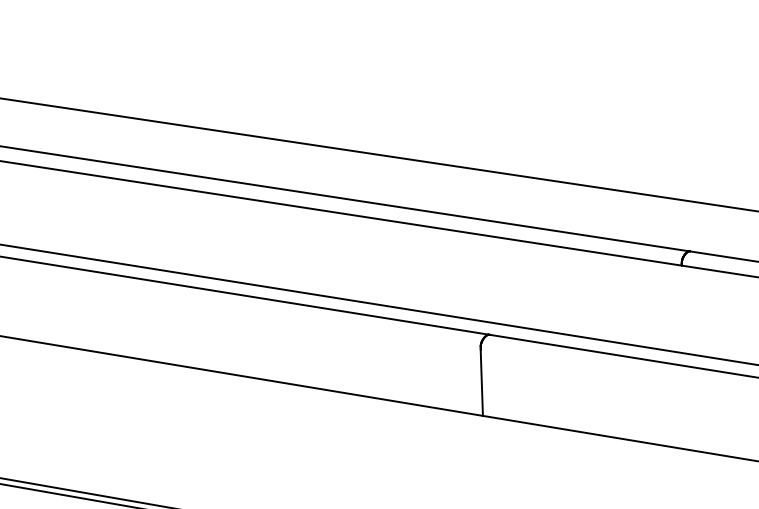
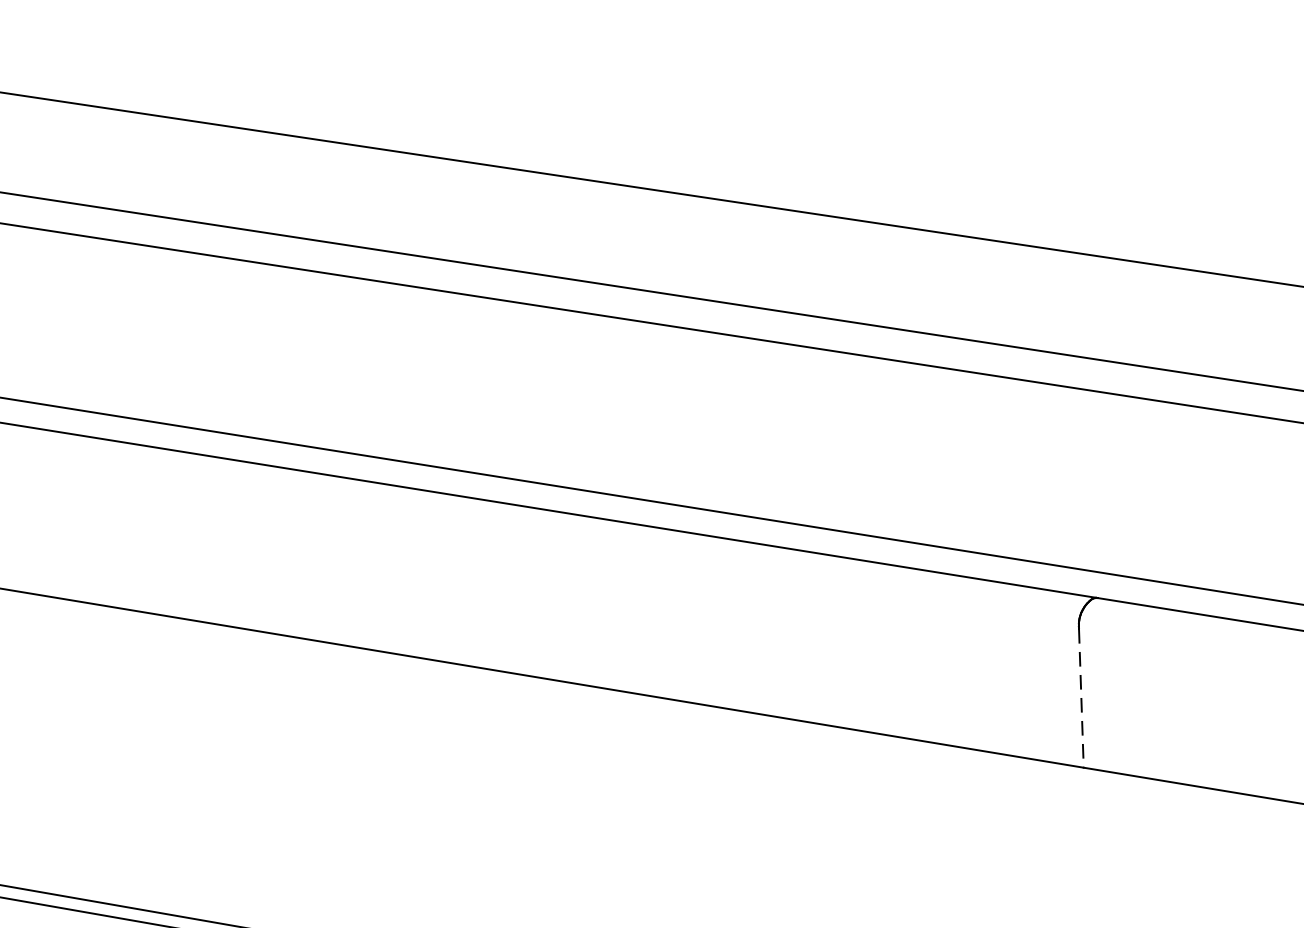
line: (481, 383) -> (1080, 699), solid -> dashed

